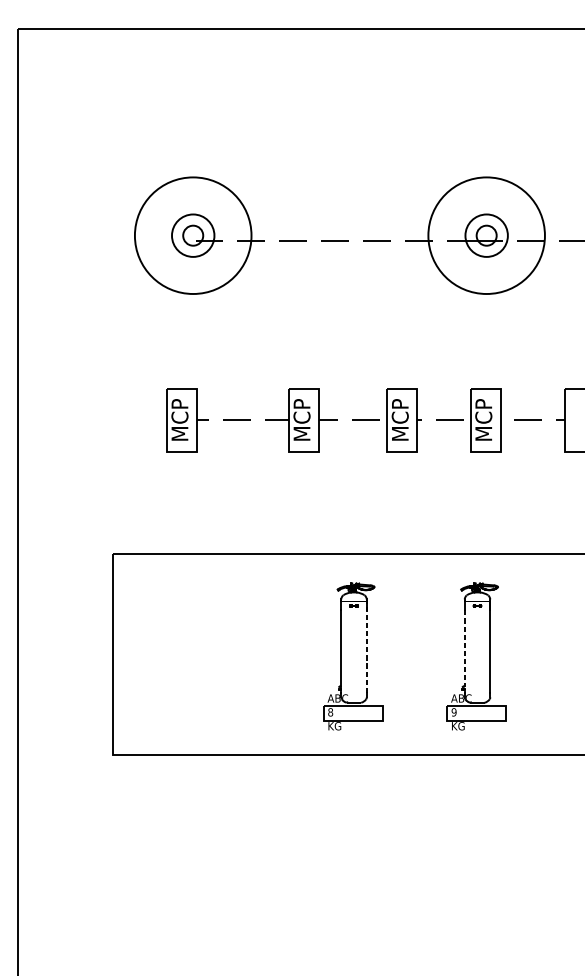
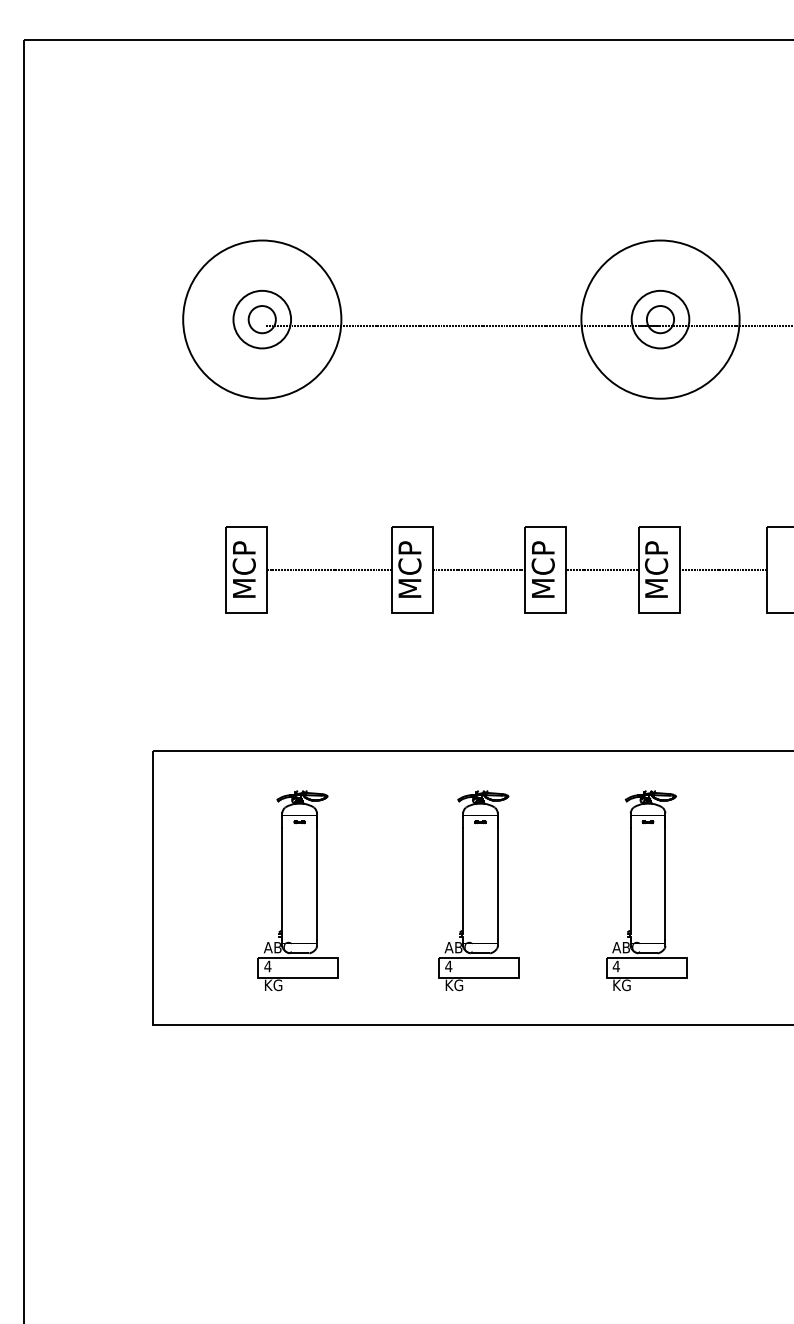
line: (366, 646) -> (497, 877), dashed -> solid
line: (464, 649) -> (630, 880), dashed -> solid
part: (219, 656) -> (297, 890), added
text: (330, 712) -> (448, 966), 8 -> 4
text: (453, 712) -> (615, 966), 9 -> 4

